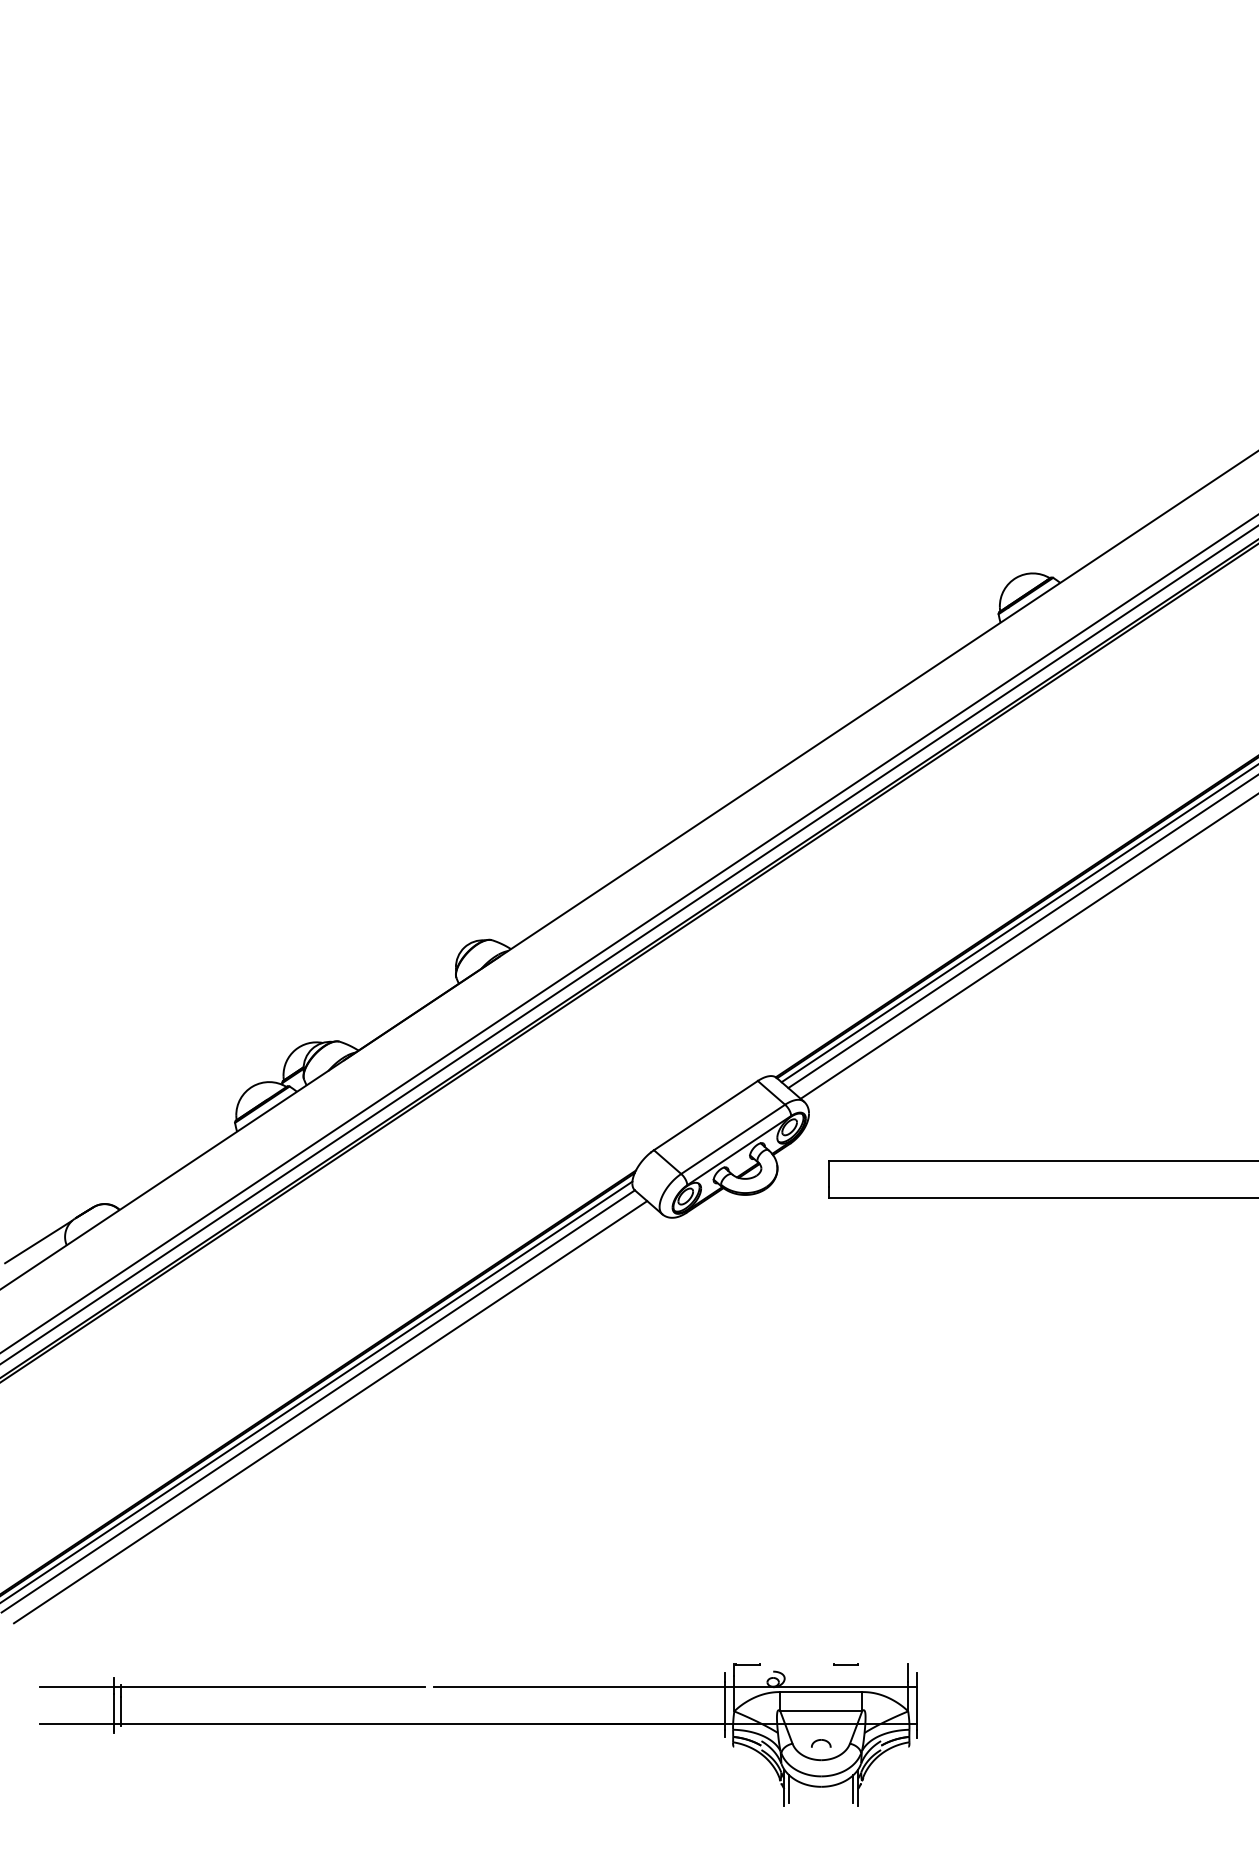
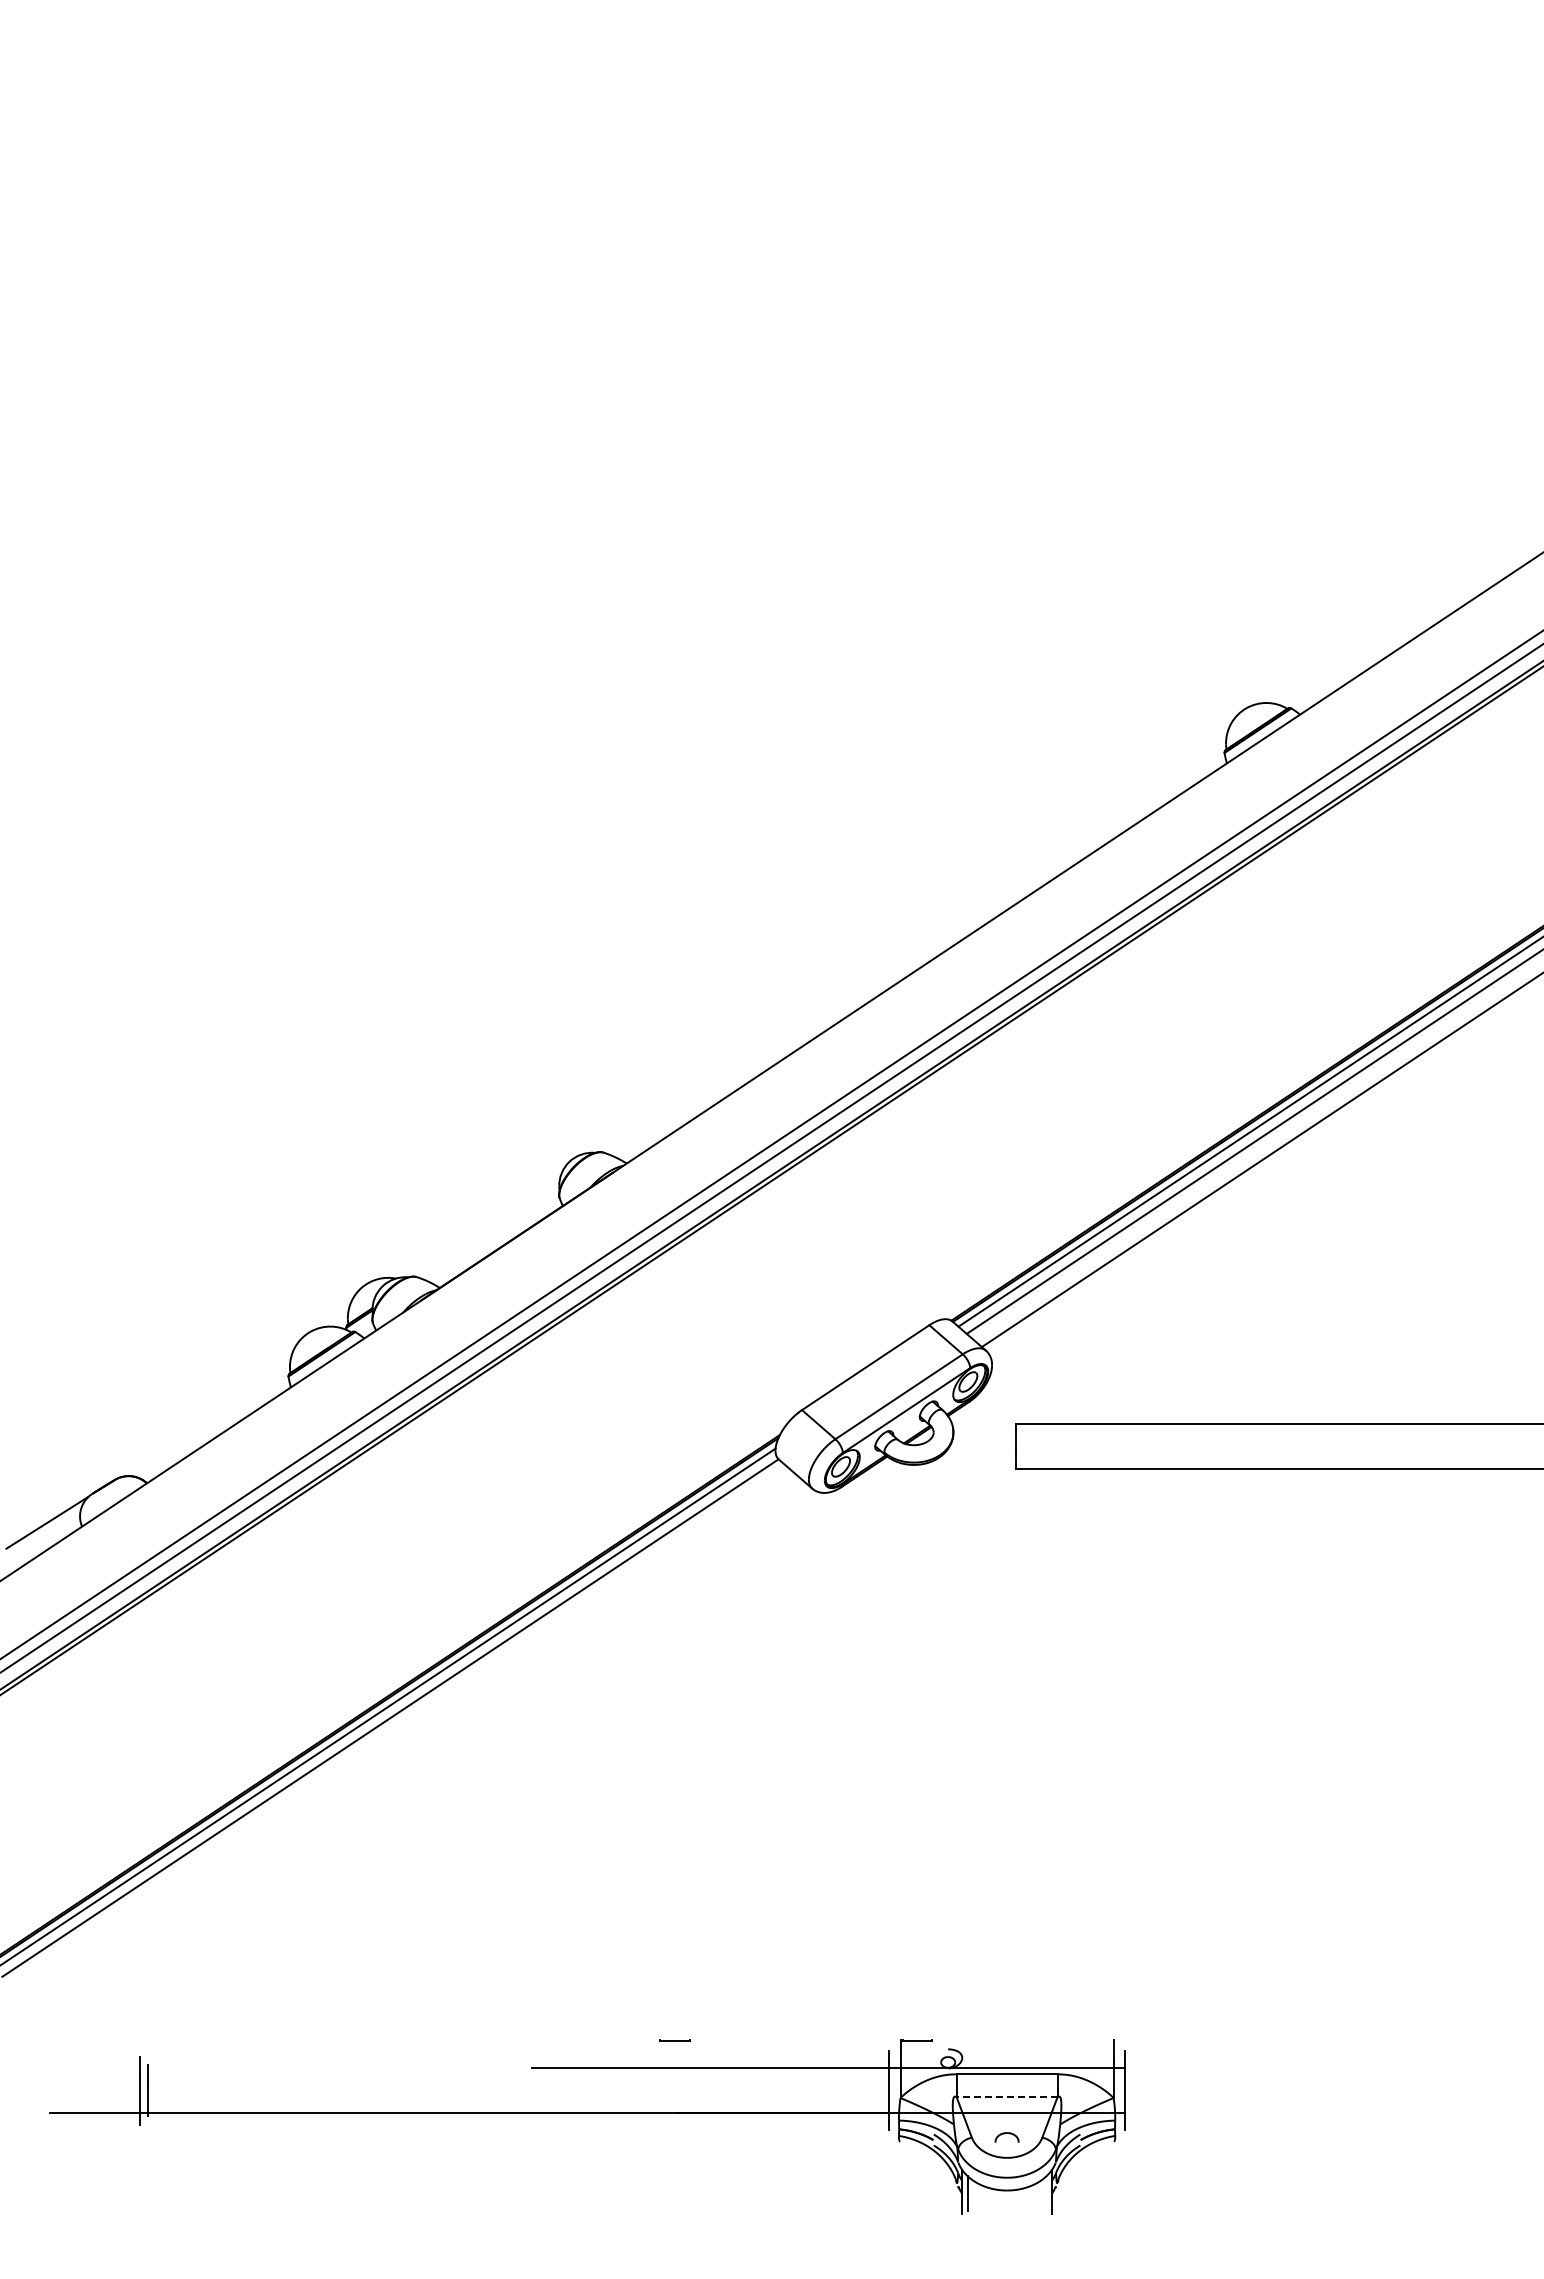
line: (330, 1412) -> (405, 1731), removed
line: (845, 1664) -> (674, 2040), moved
line: (231, 1687) -> (284, 2068), removed
line: (820, 1710) -> (1006, 2097), solid -> dashed
line: (853, 1789) -> (1046, 2193), removed

